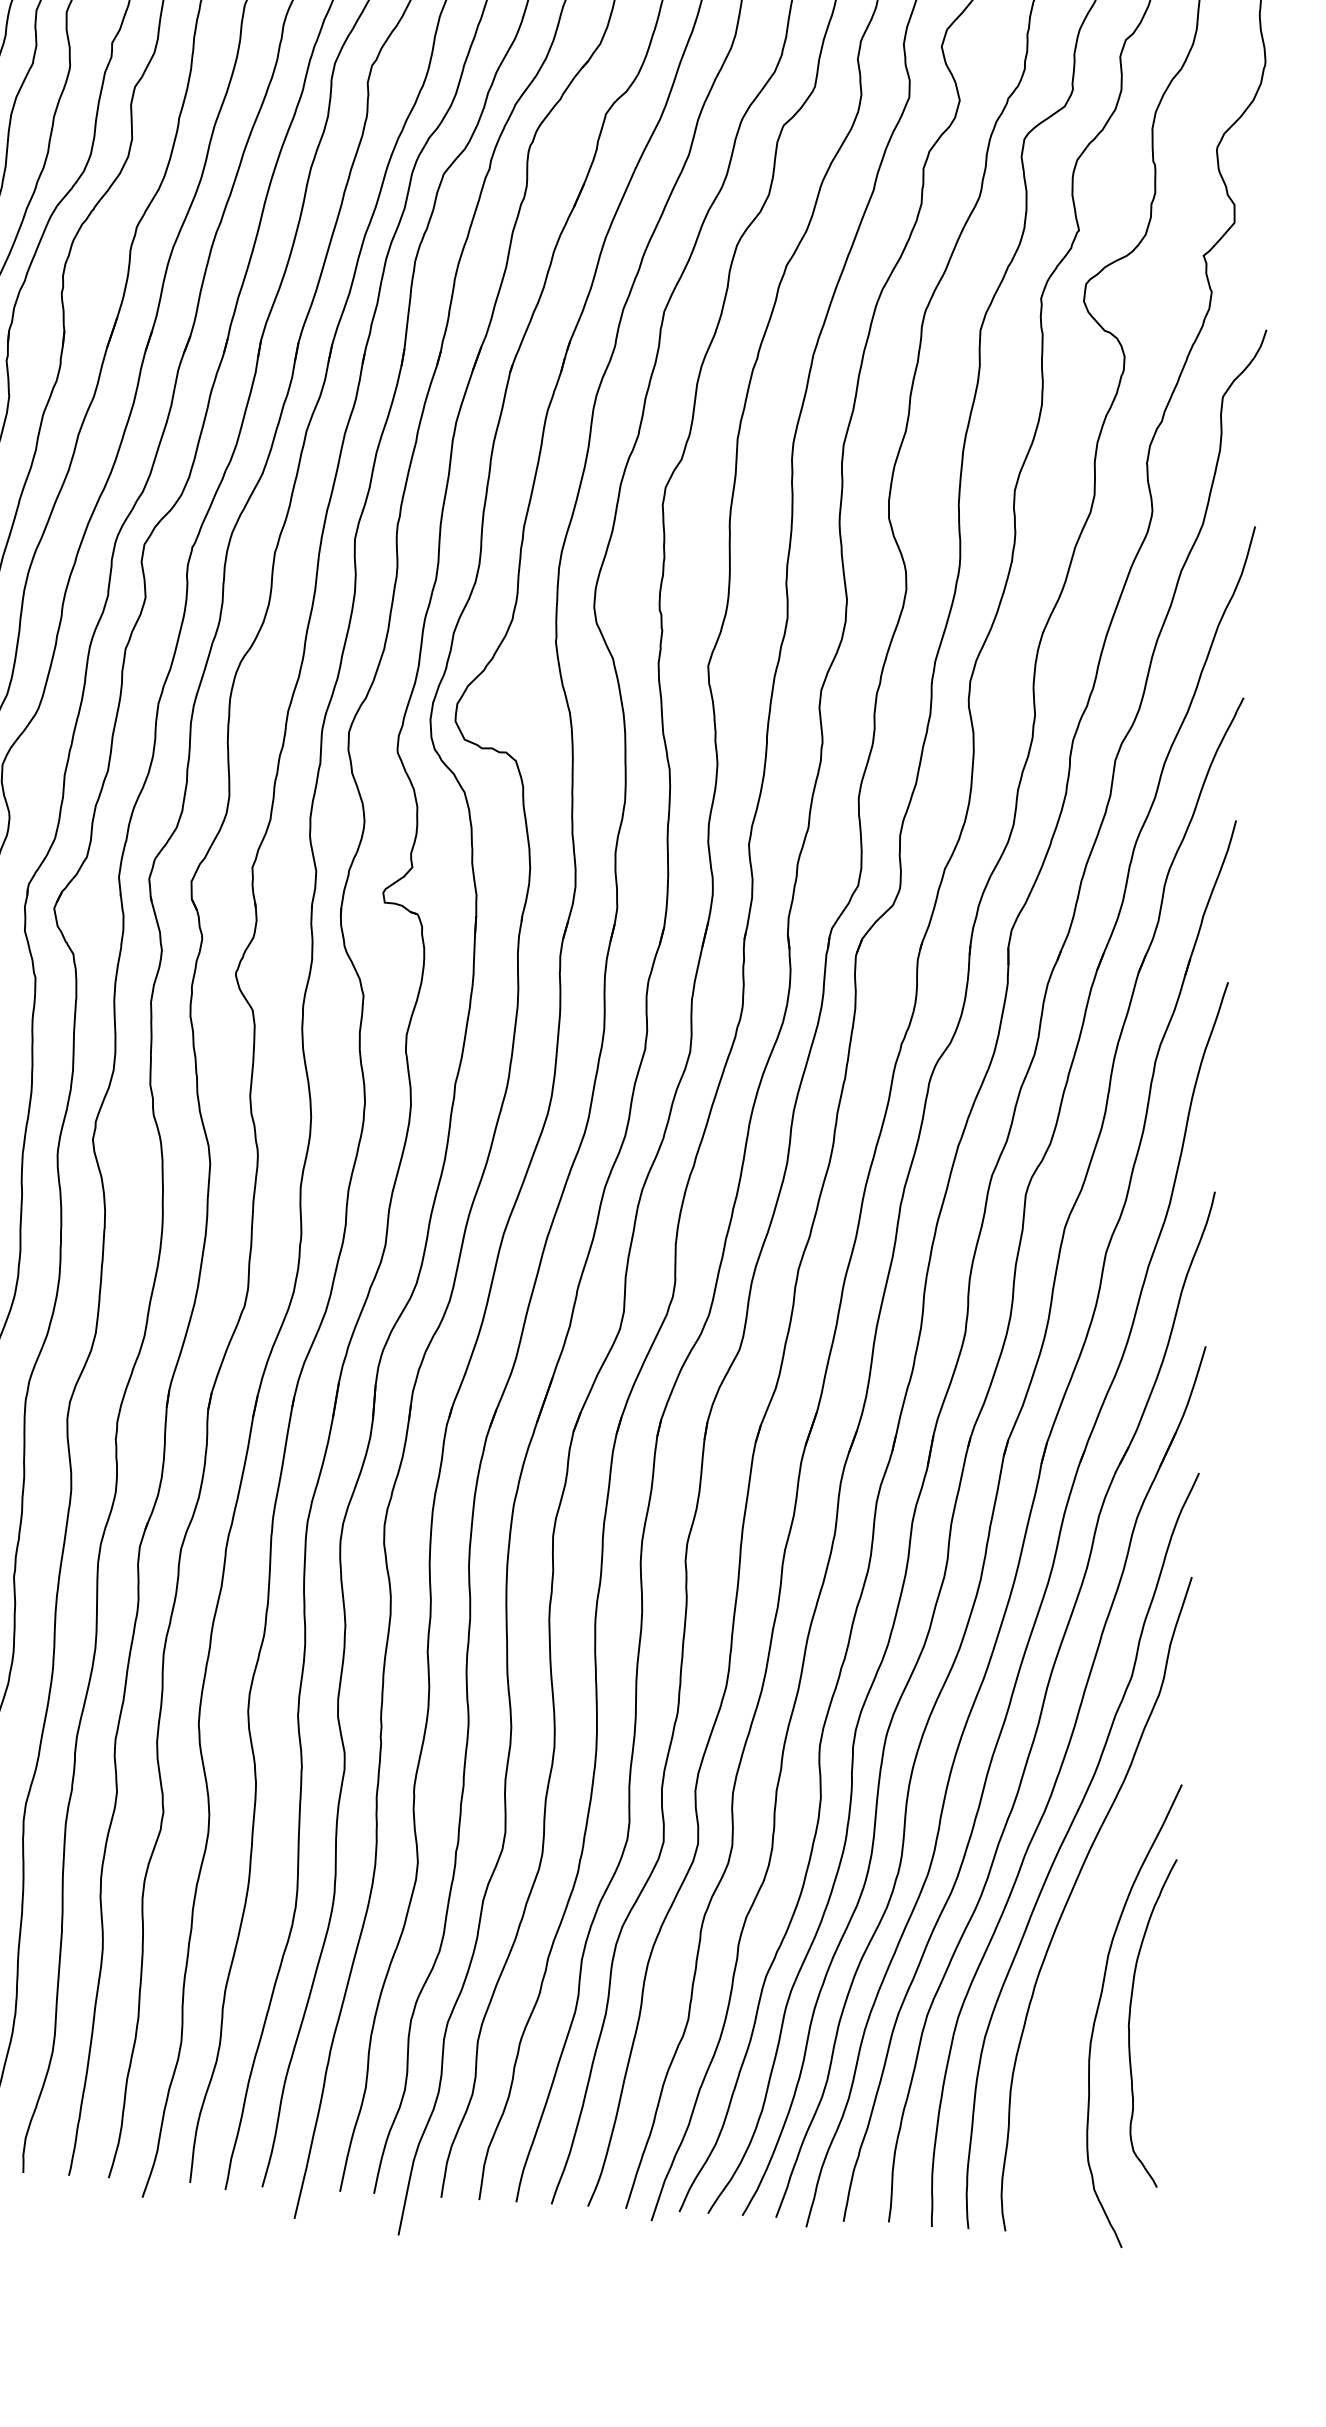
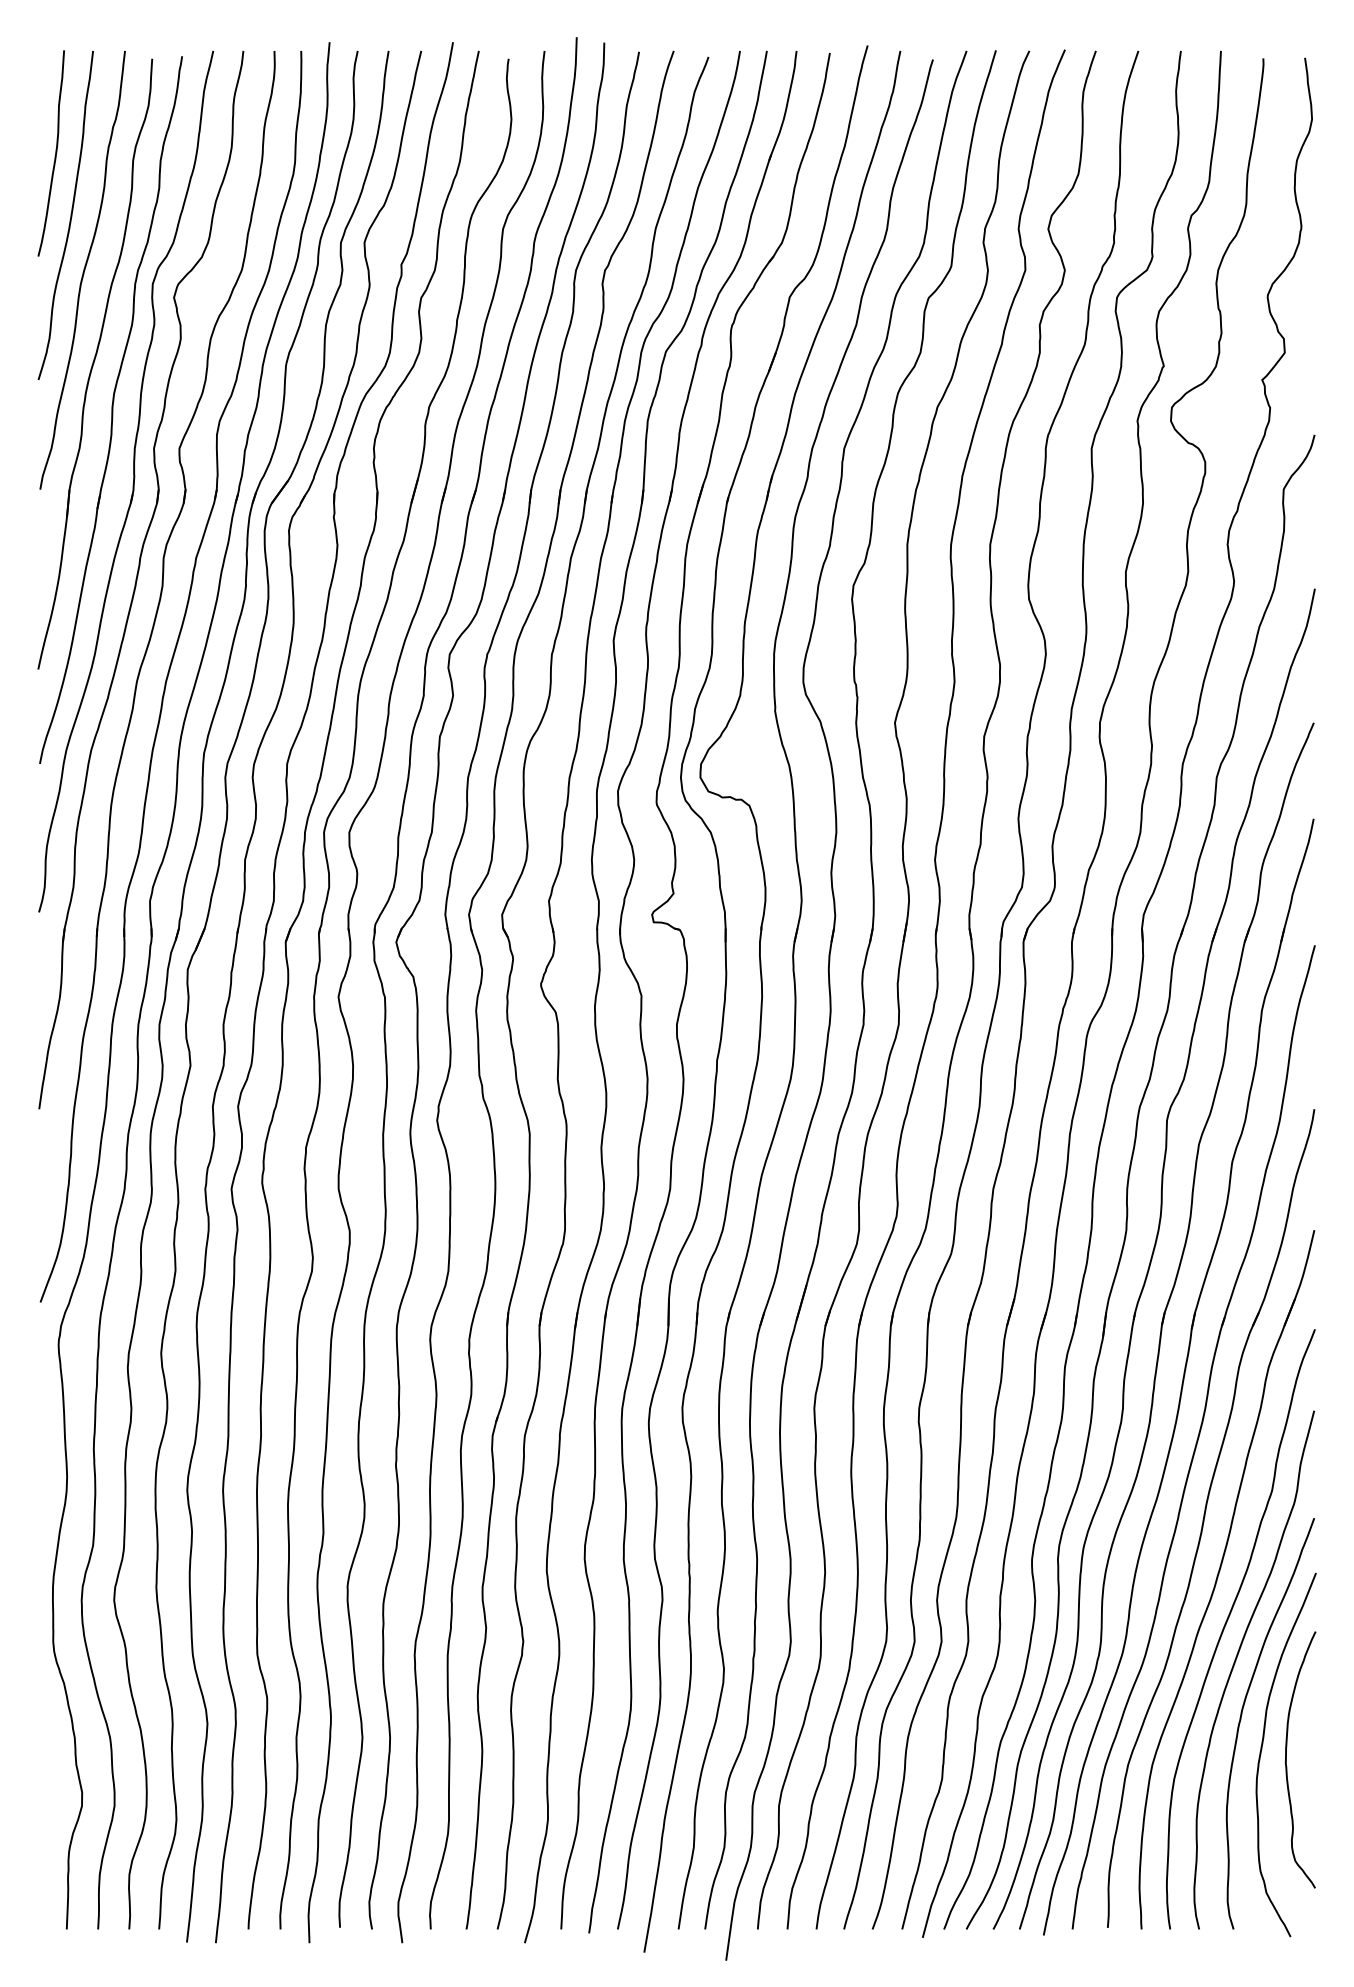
curve: (1075, 1967) -> (1241, 1720), added

